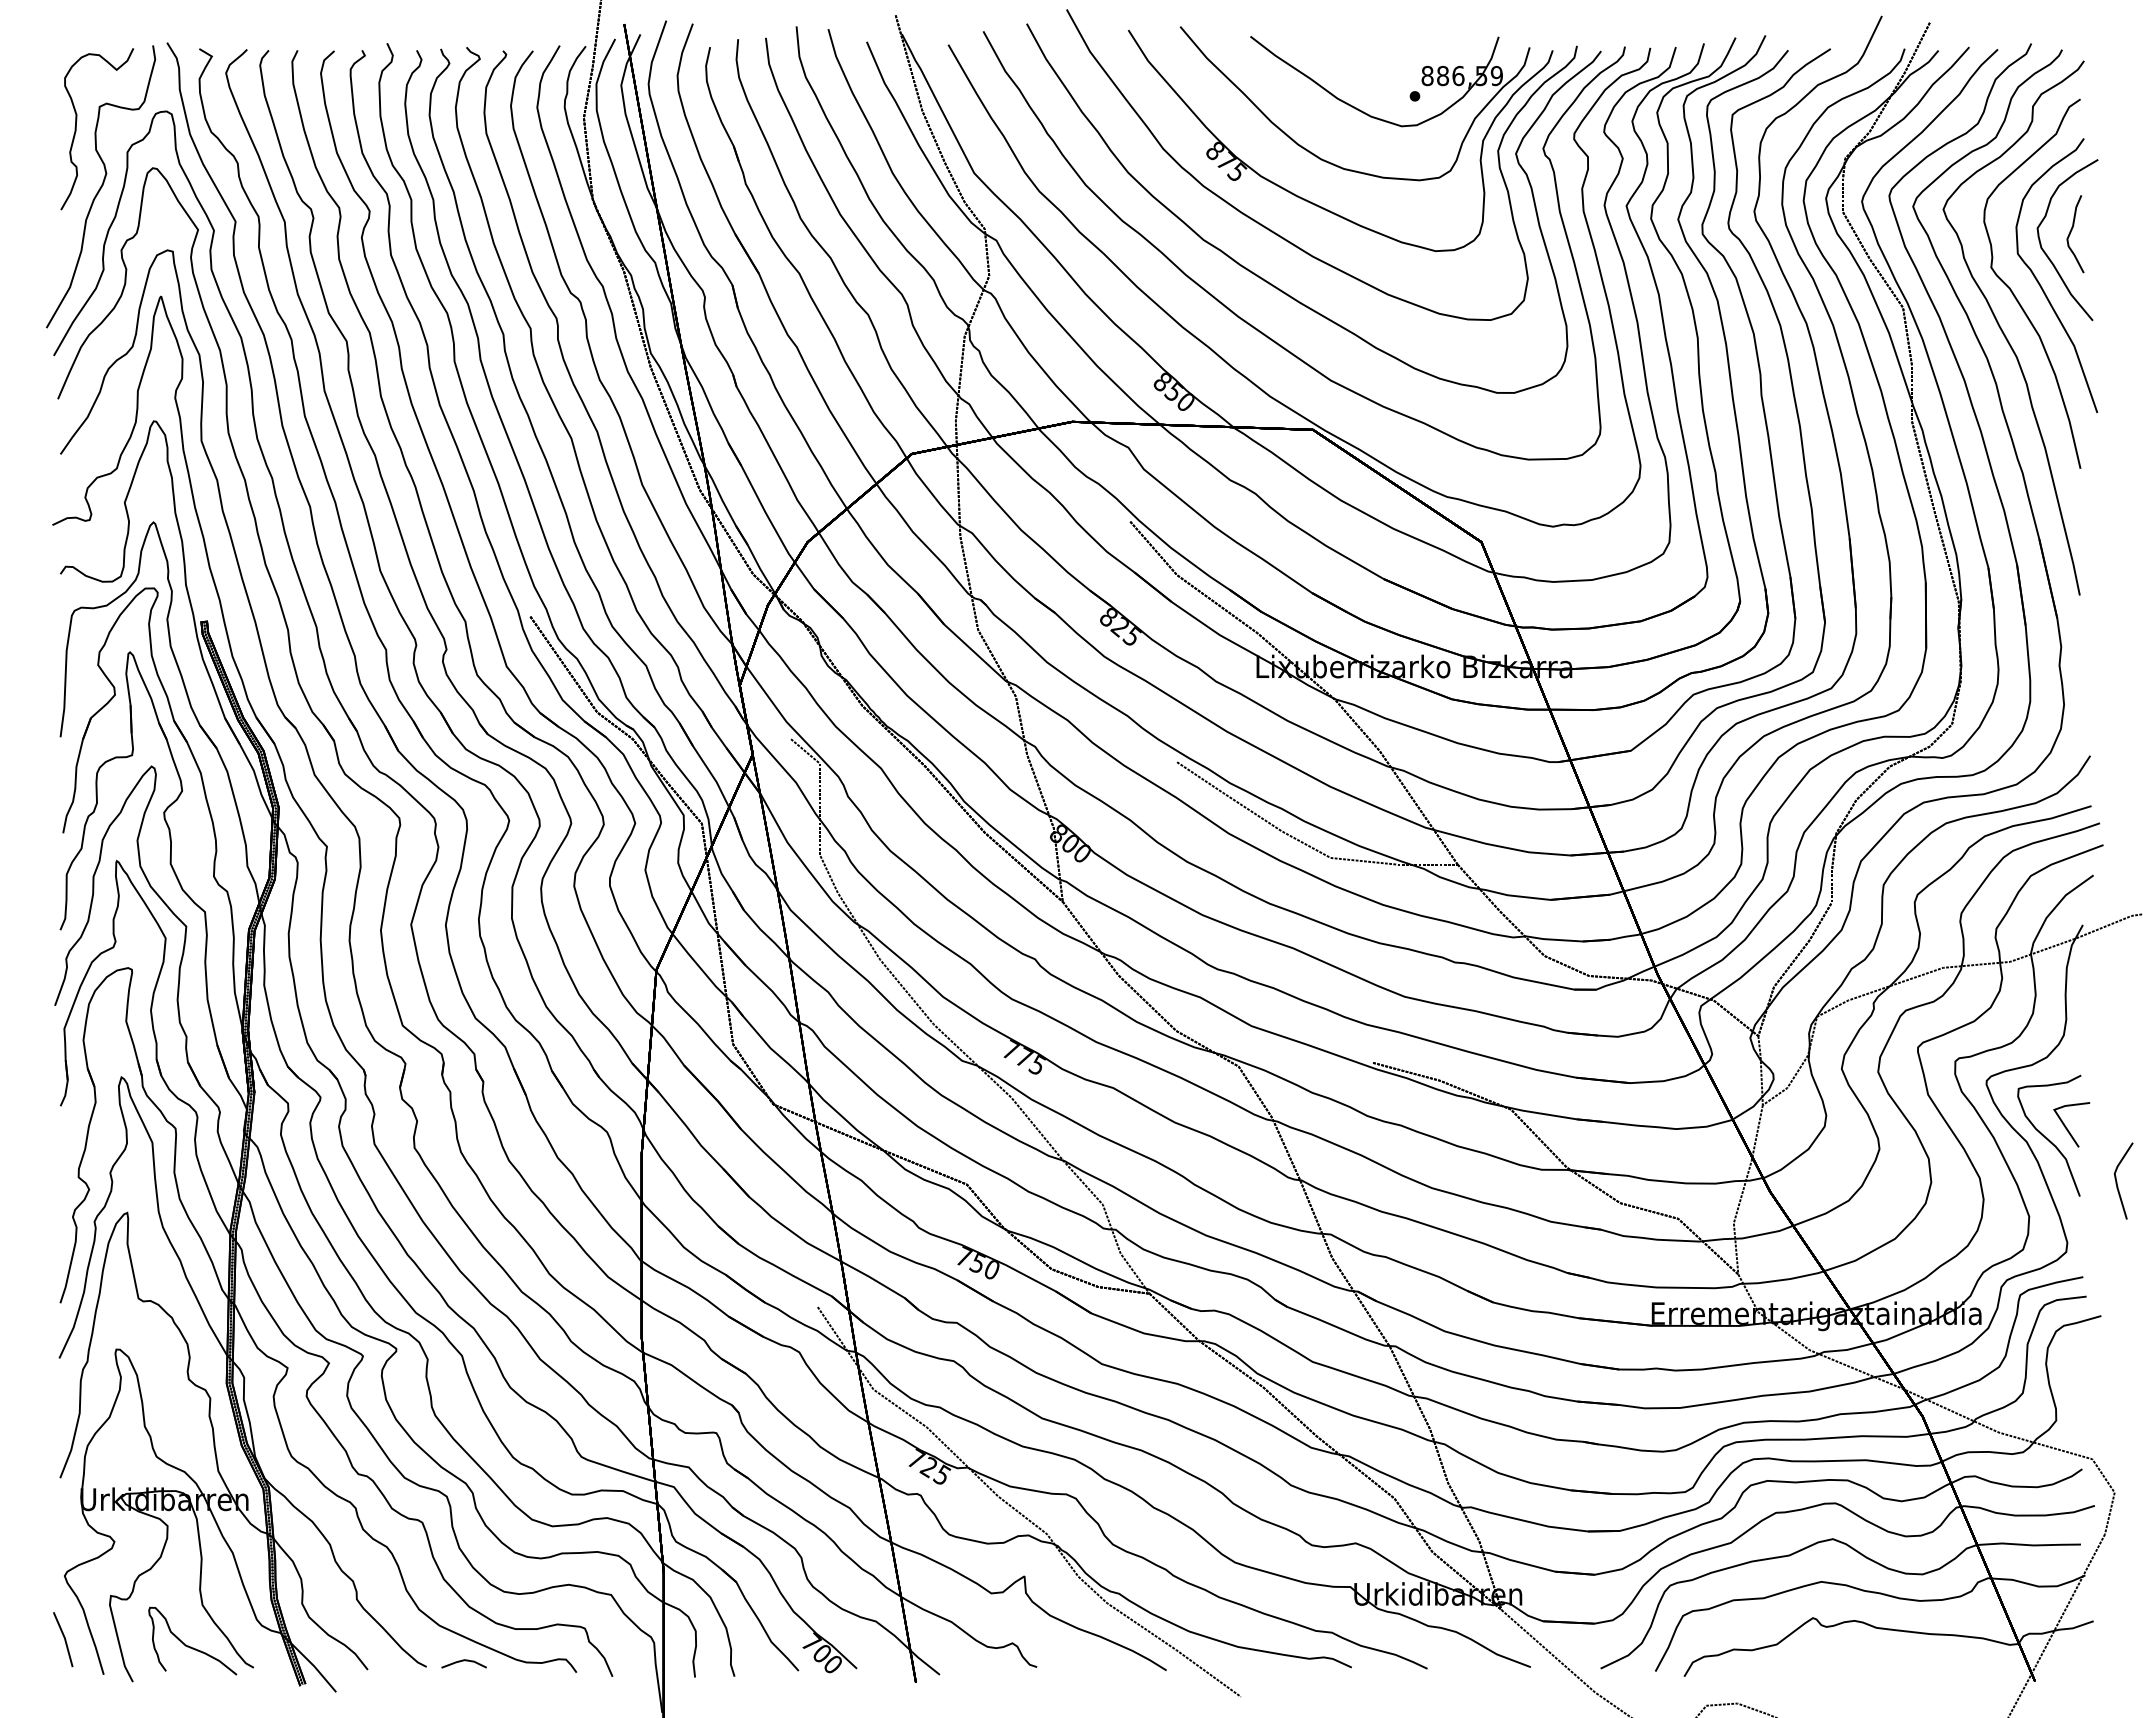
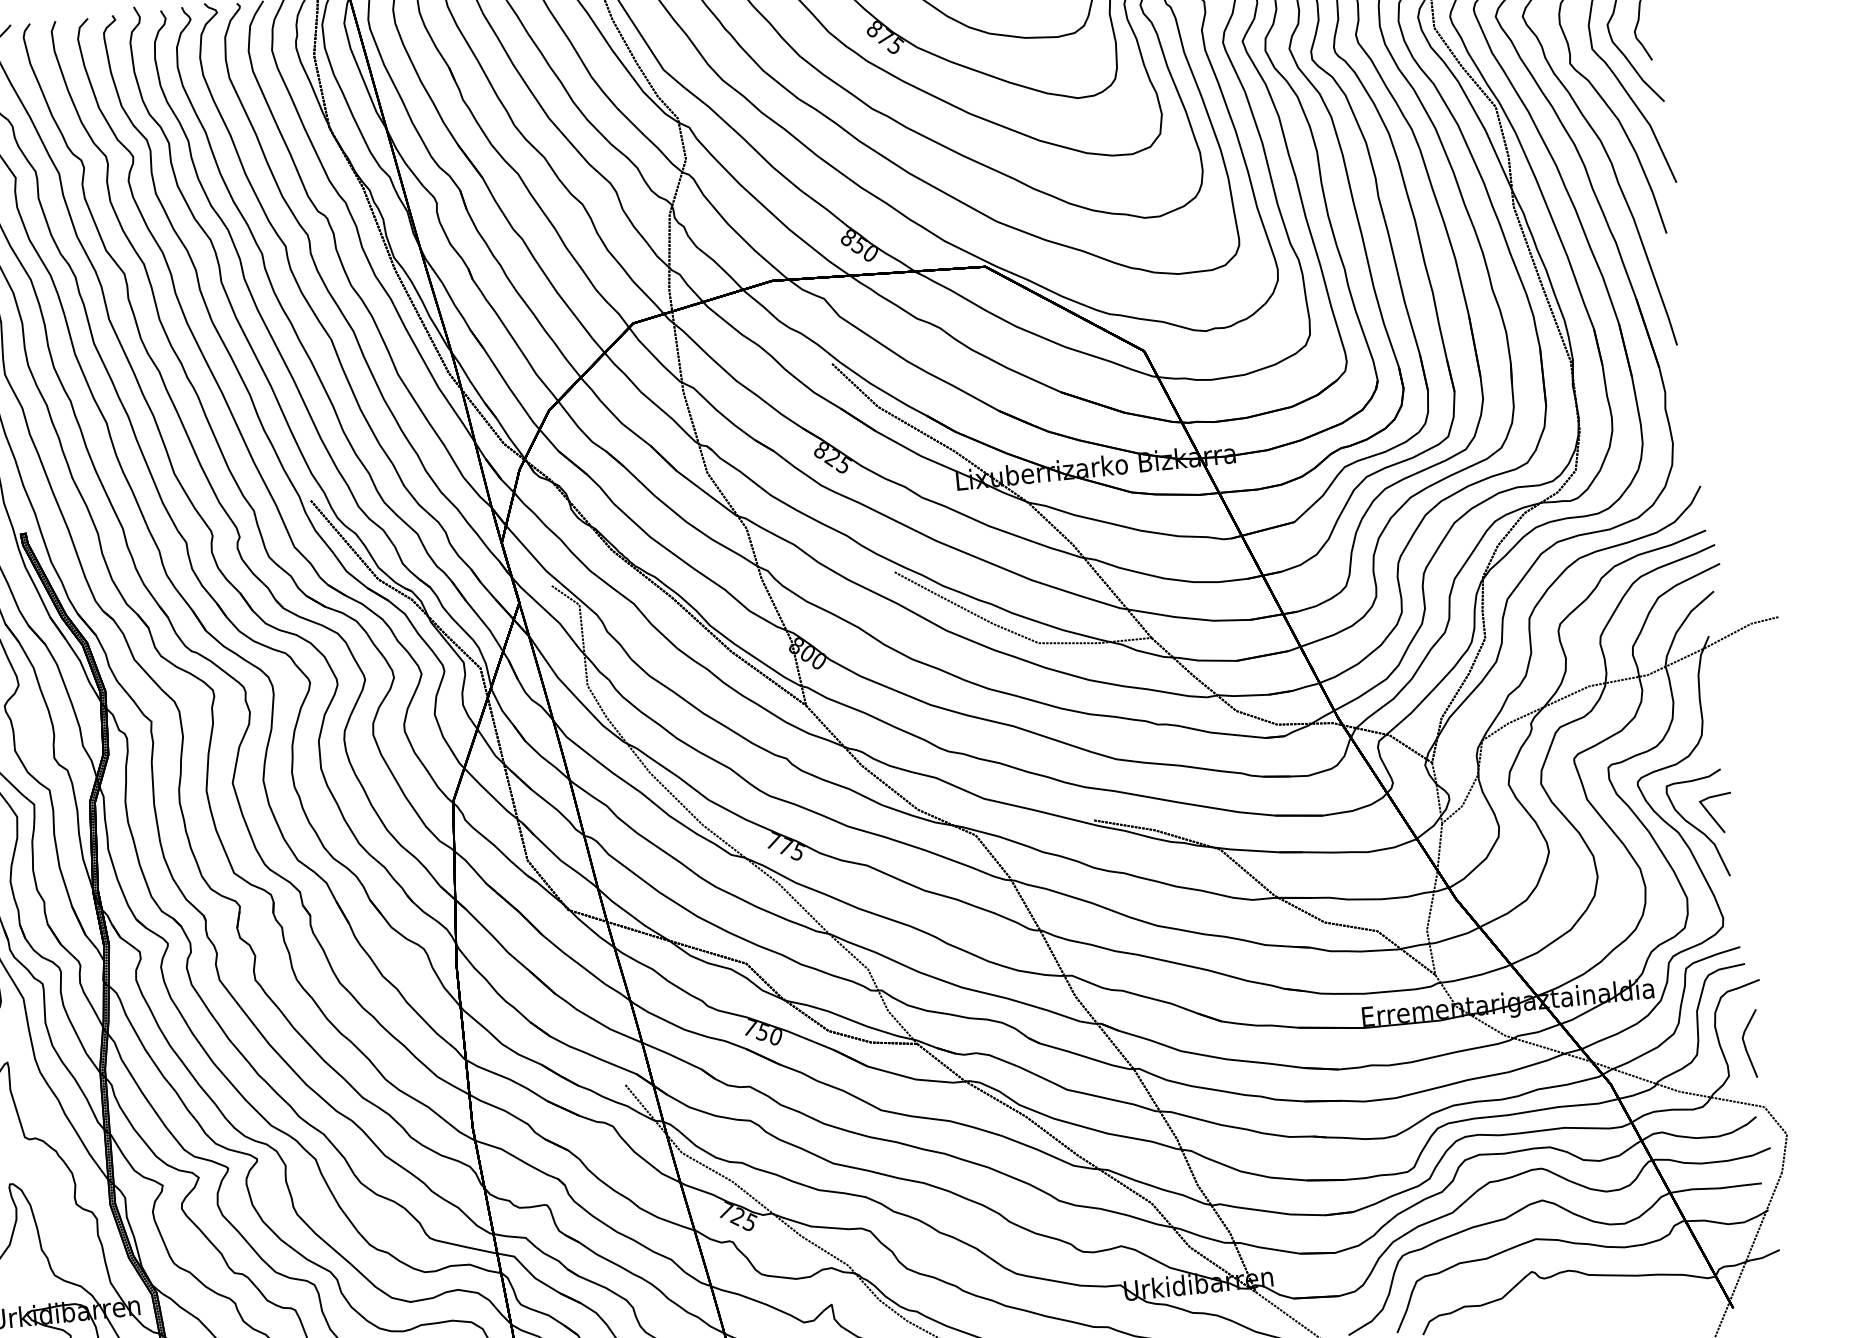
line: (2117, 1181) -> (1745, 1044), moved

